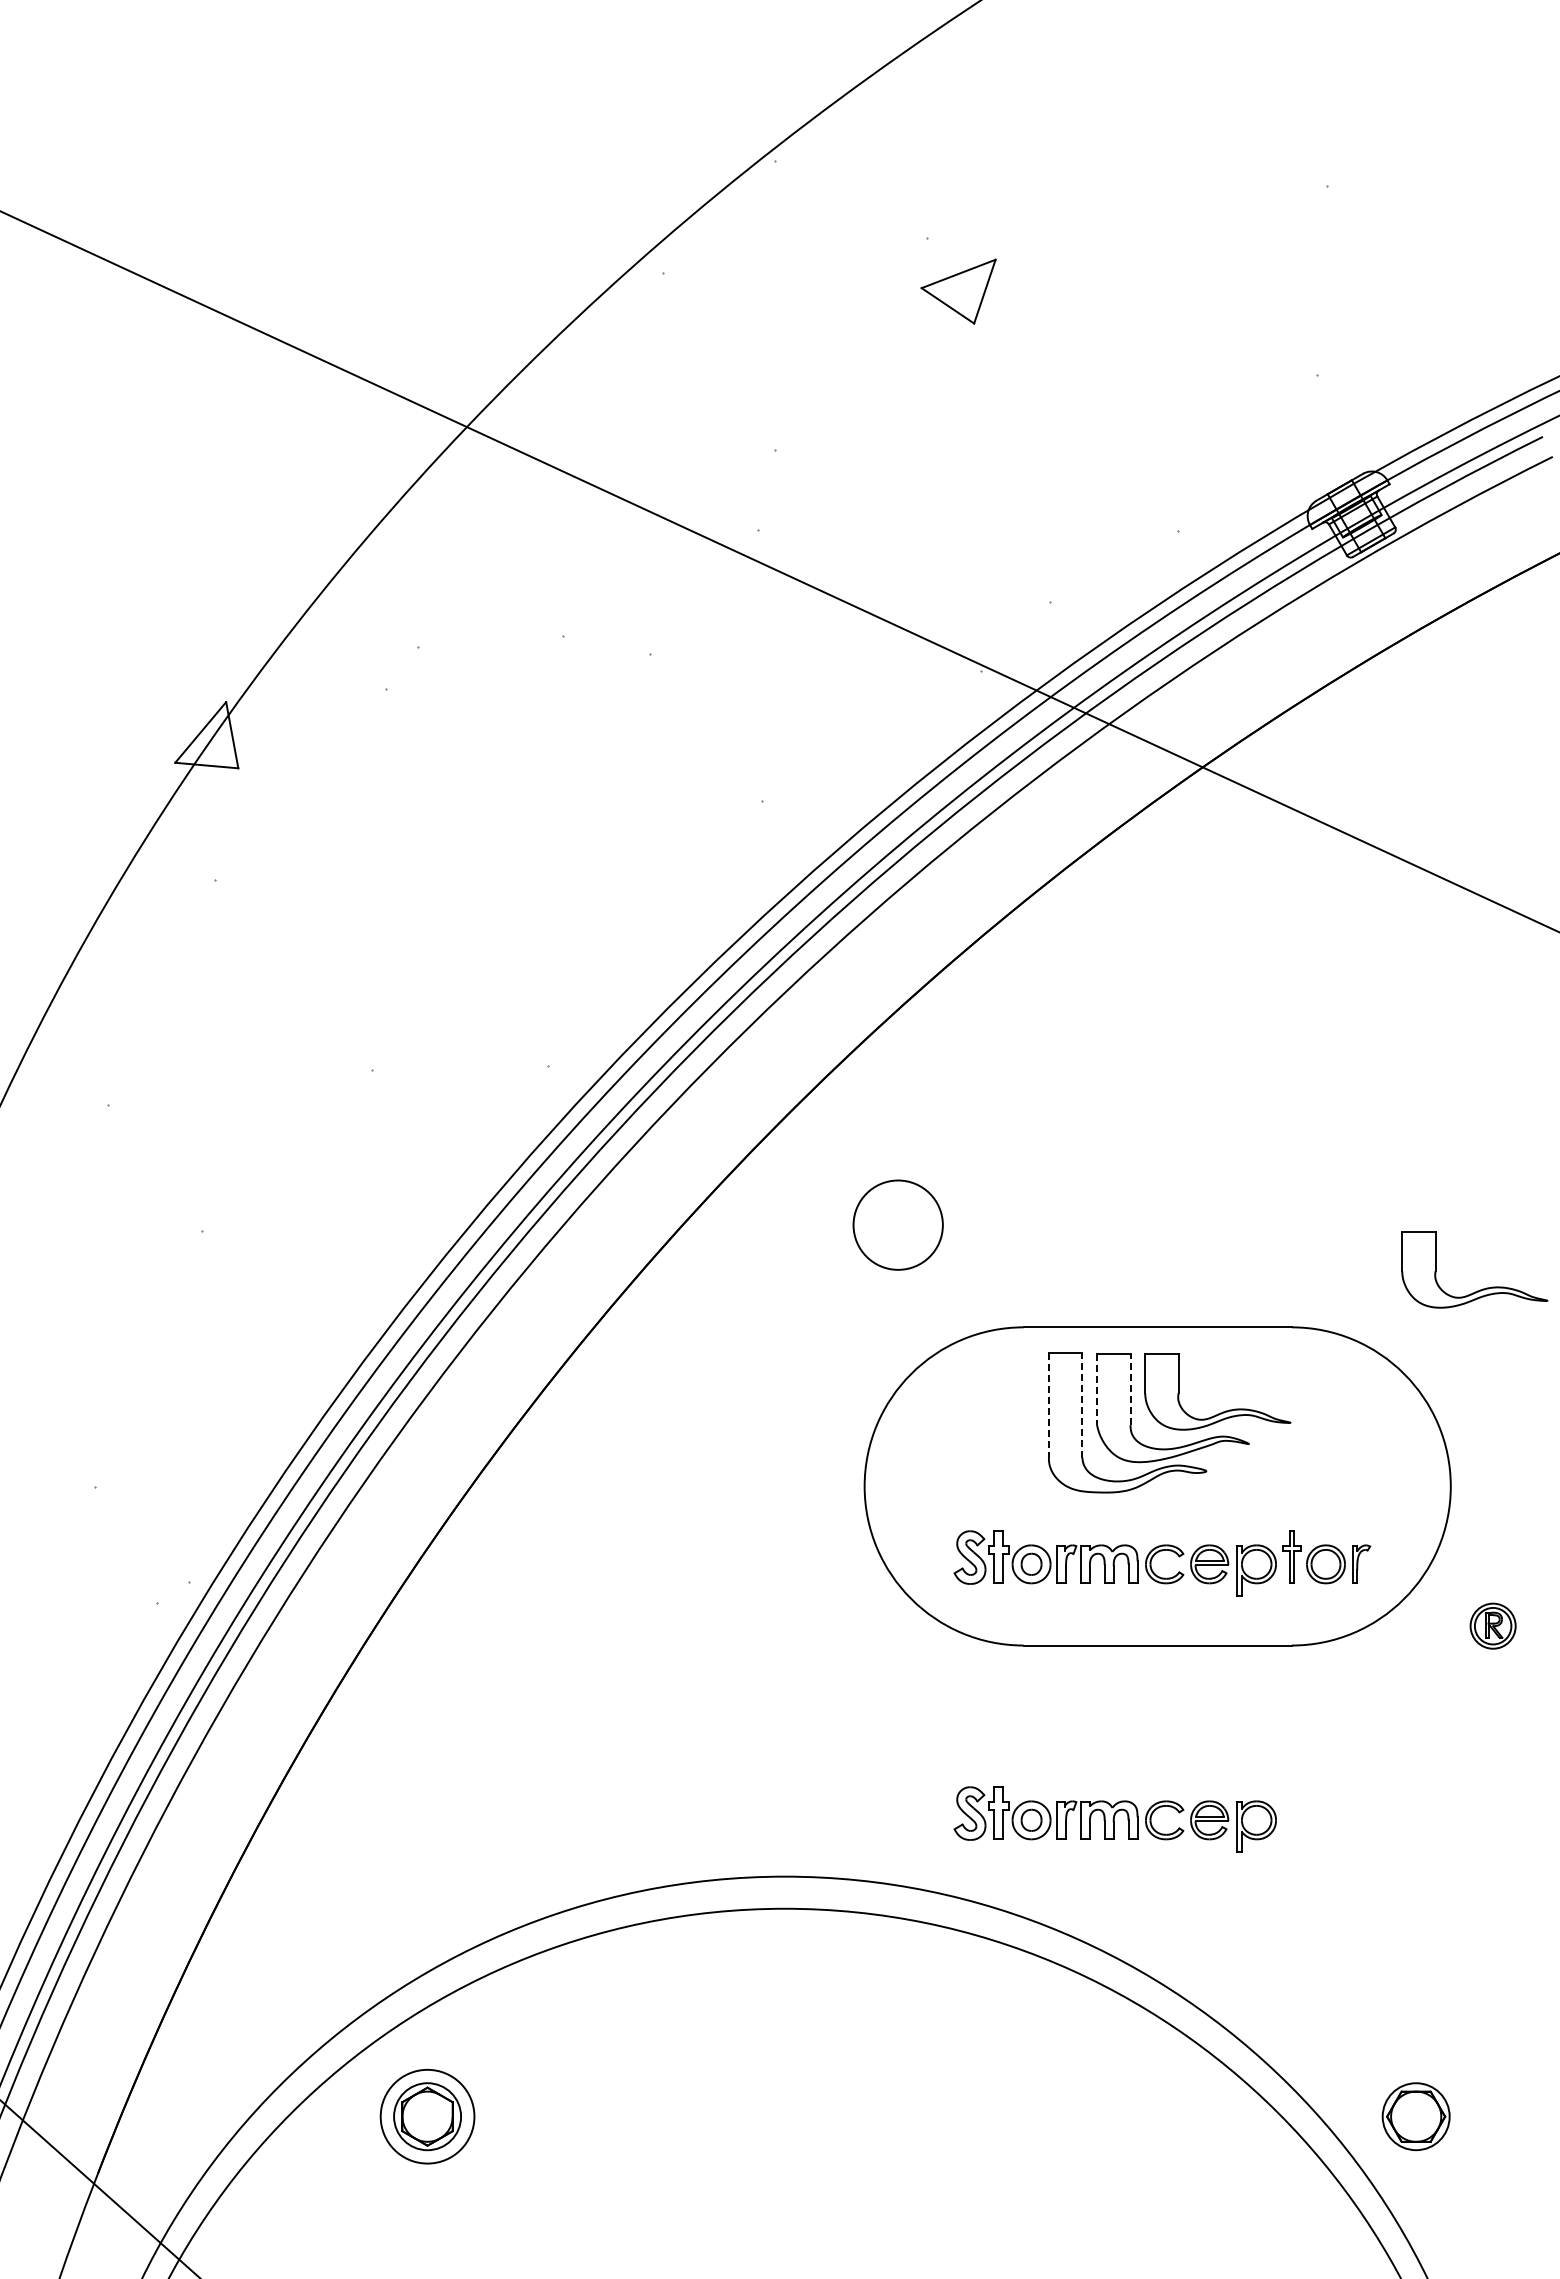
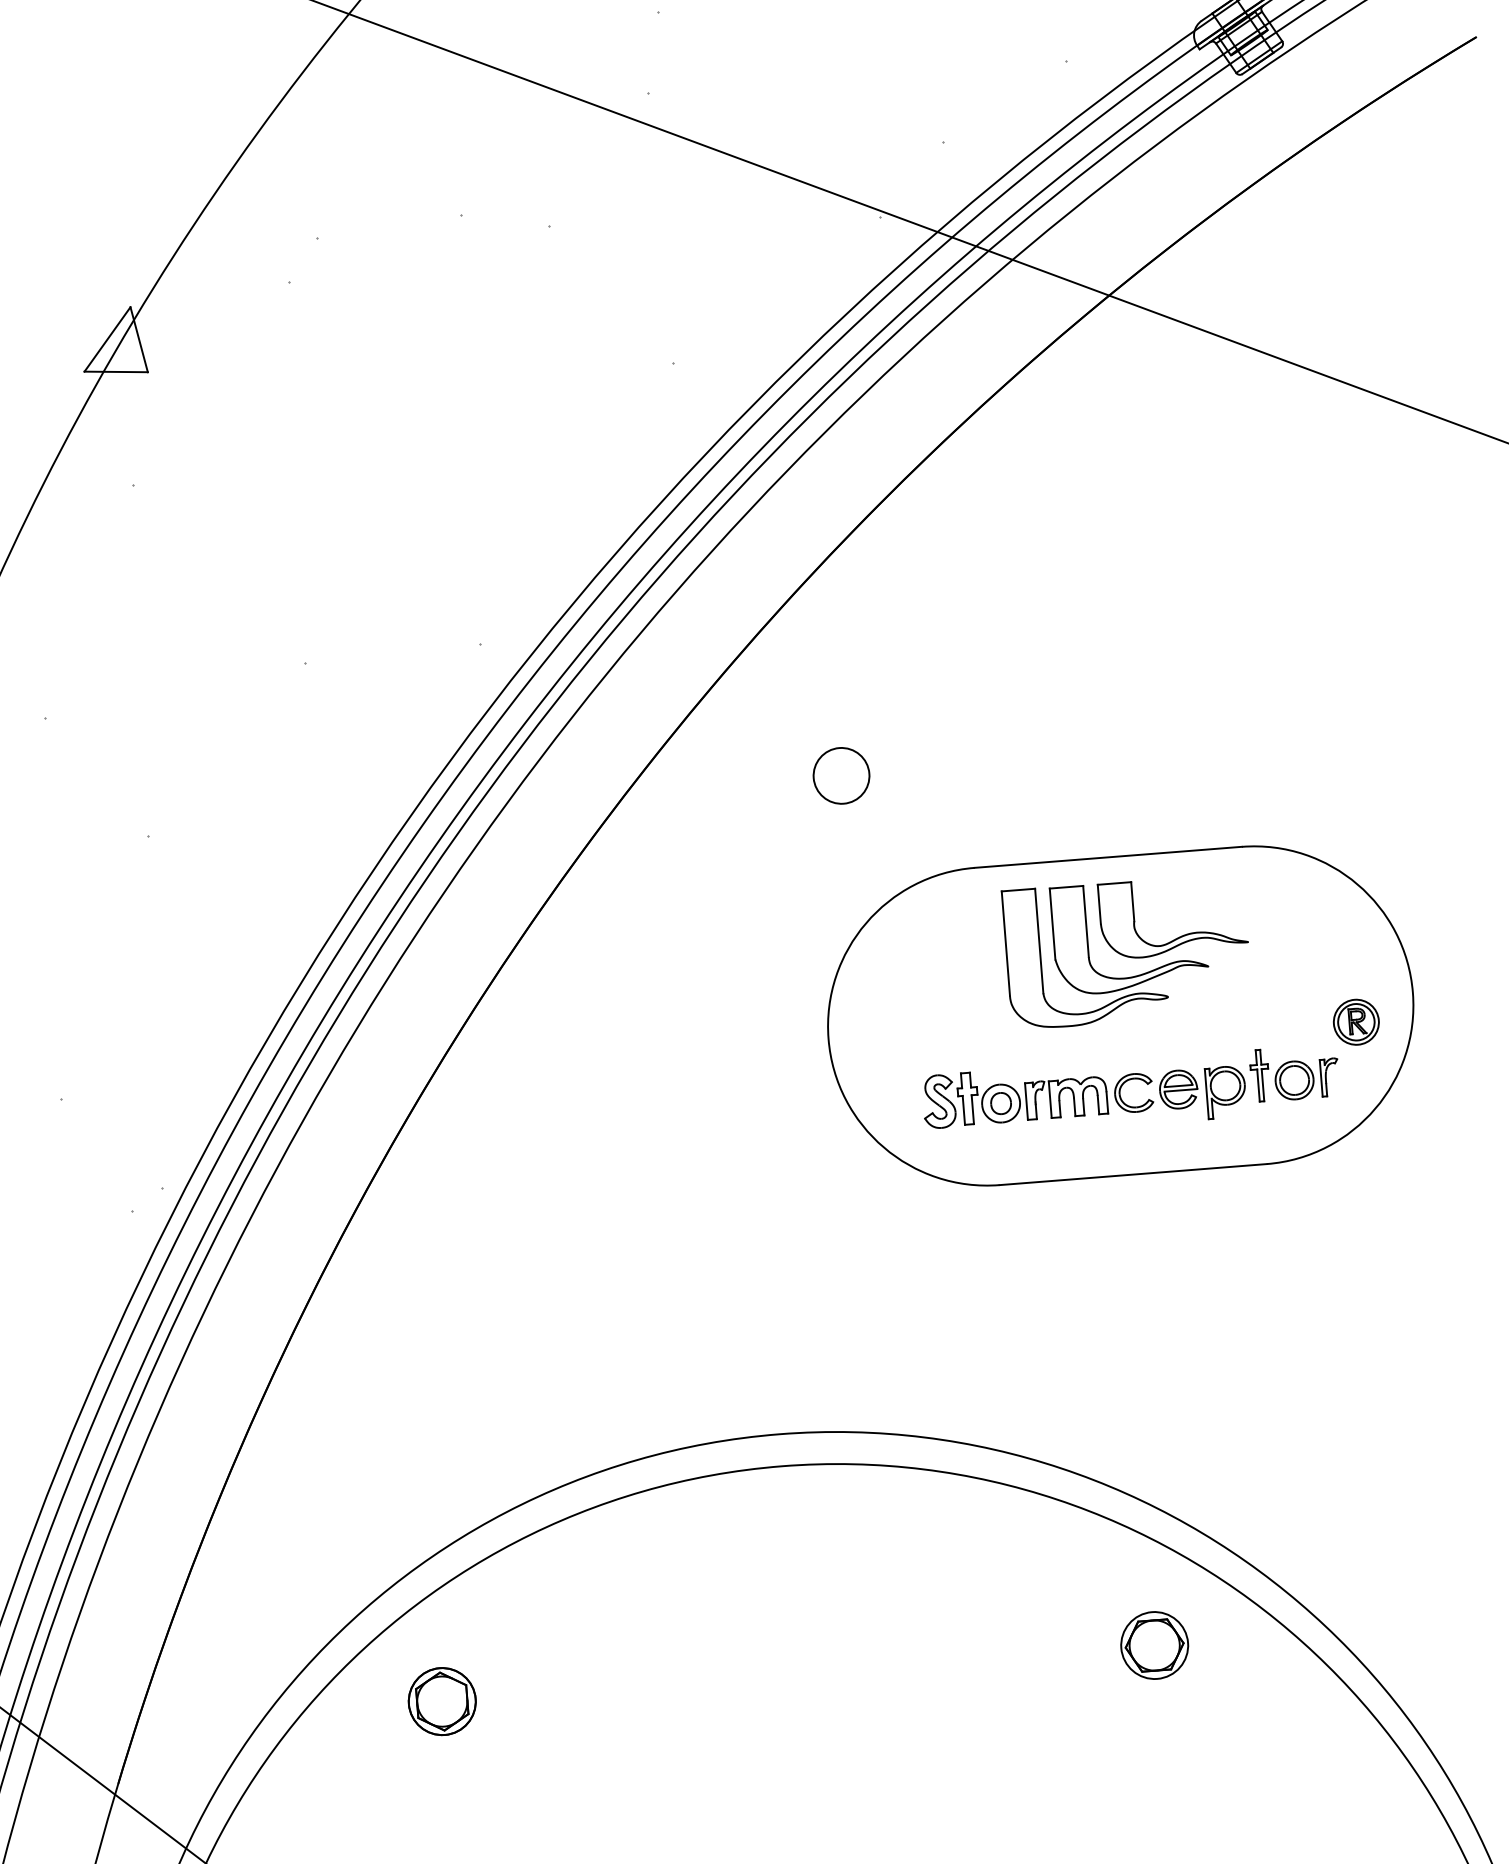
circle: (898, 1225) -> (841, 776), size x0.62
part: (1482, 1288) -> (1428, 793), removed
line: (1096, 1389) -> (1052, 924), dashed -> solid
line: (1130, 1389) -> (1085, 921), dashed -> solid
line: (1082, 1404) -> (1039, 940), dashed -> solid
line: (1048, 1405) -> (1005, 943), dashed -> solid
part: (1492, 1625) -> (1355, 1021), moved
part: (1114, 1819) -> (1103, 1351), removed
circle: (427, 2116) -> (442, 1701), size x0.71
part: (1415, 2116) -> (1154, 1645), moved

